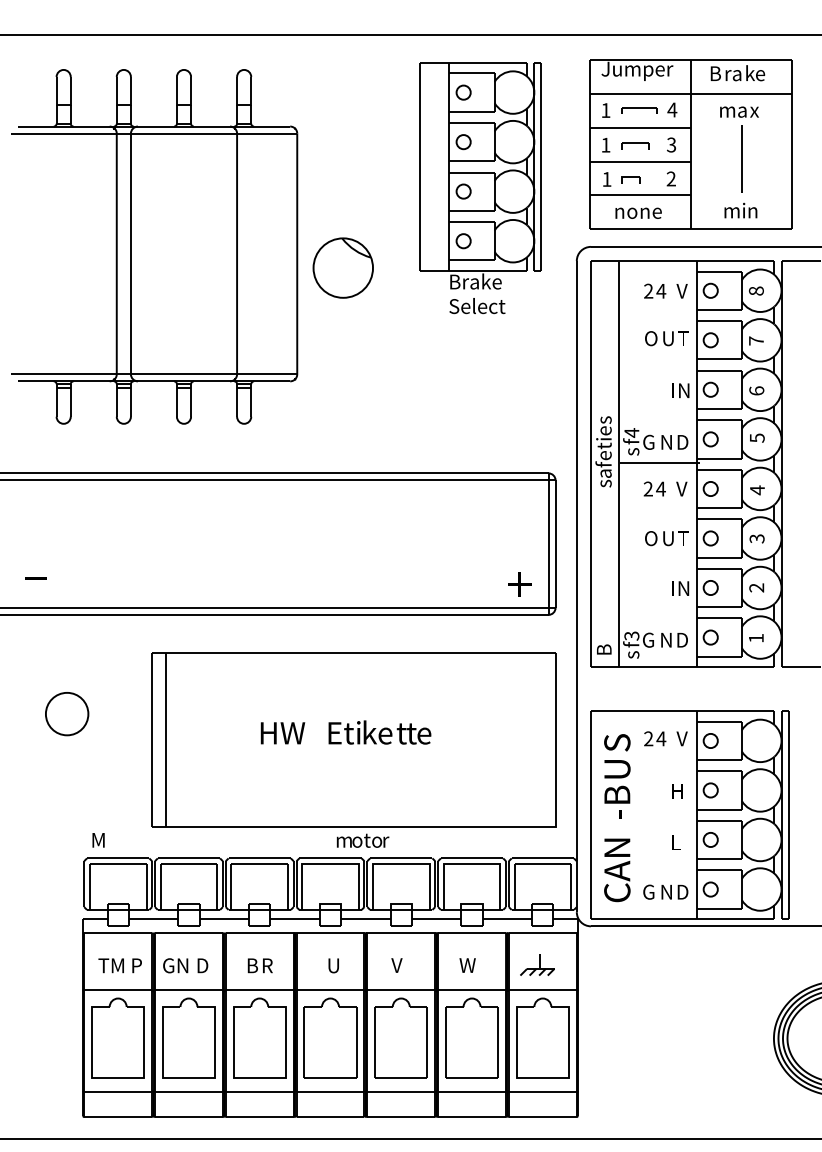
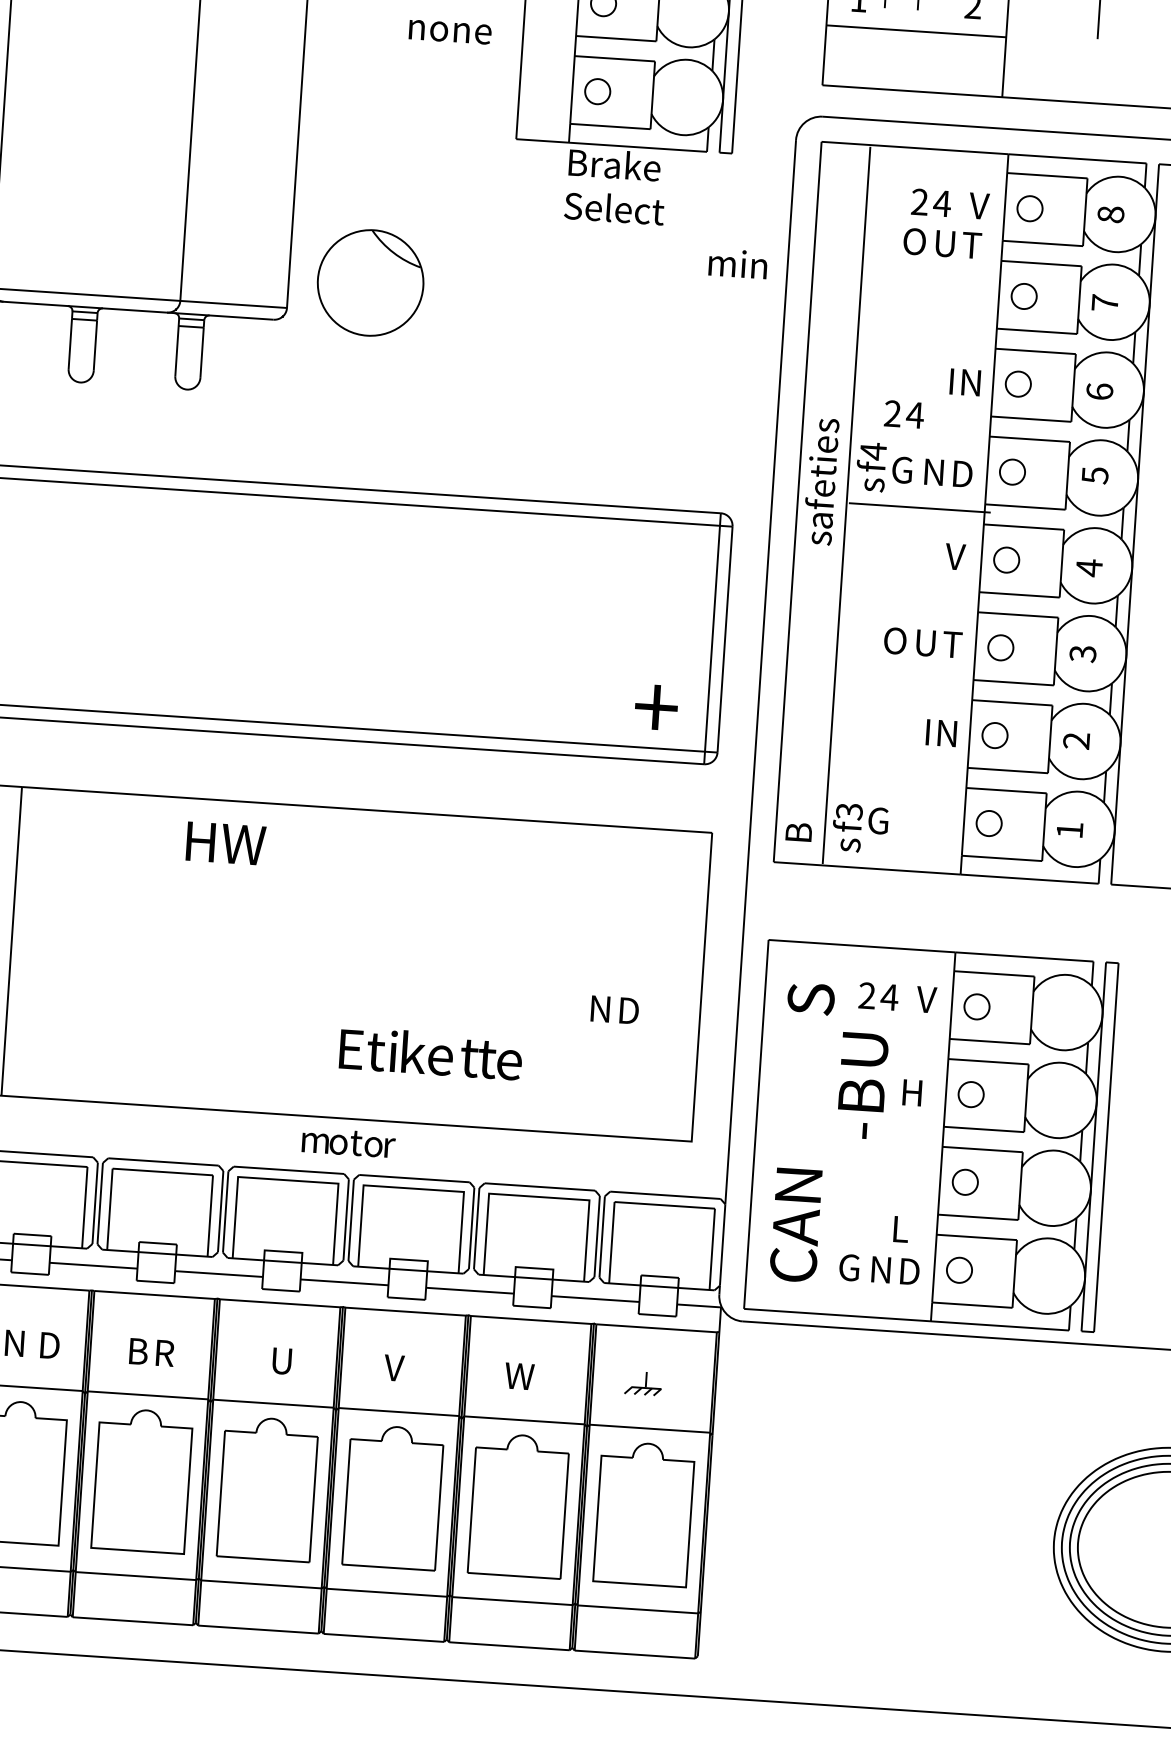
text: (740, 210) -> (737, 263), moved
text: (638, 212) -> (450, 30), moved
part: (342, 267) -> (369, 281), moved
text: (666, 338) -> (941, 243), moved
text: (654, 488) -> (903, 413), moved
text: (674, 640) -> (614, 1010), moved
text: (379, 732) -> (430, 1053), moved
text: (282, 733) -> (225, 843), moved
text: (617, 789) -> (862, 1085), moved
text: (676, 842) -> (901, 1228), moved
part: (537, 964) -> (643, 1382), size x0.6

